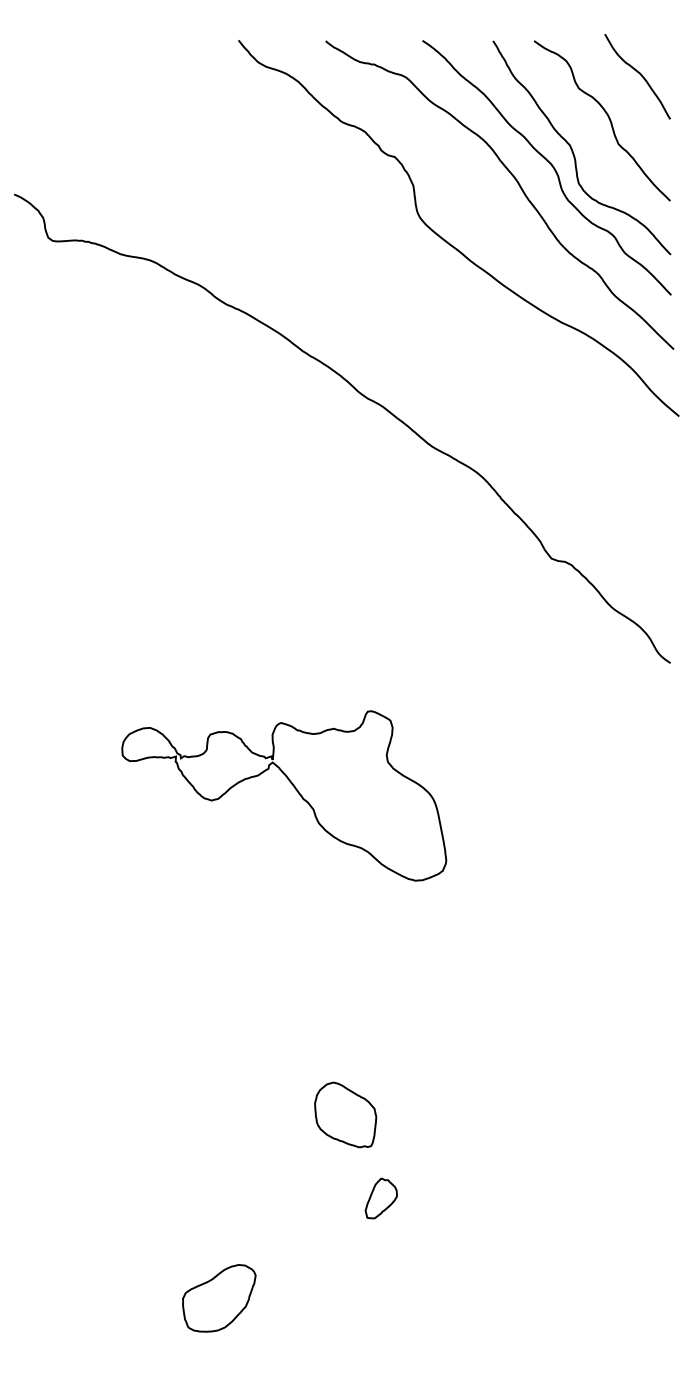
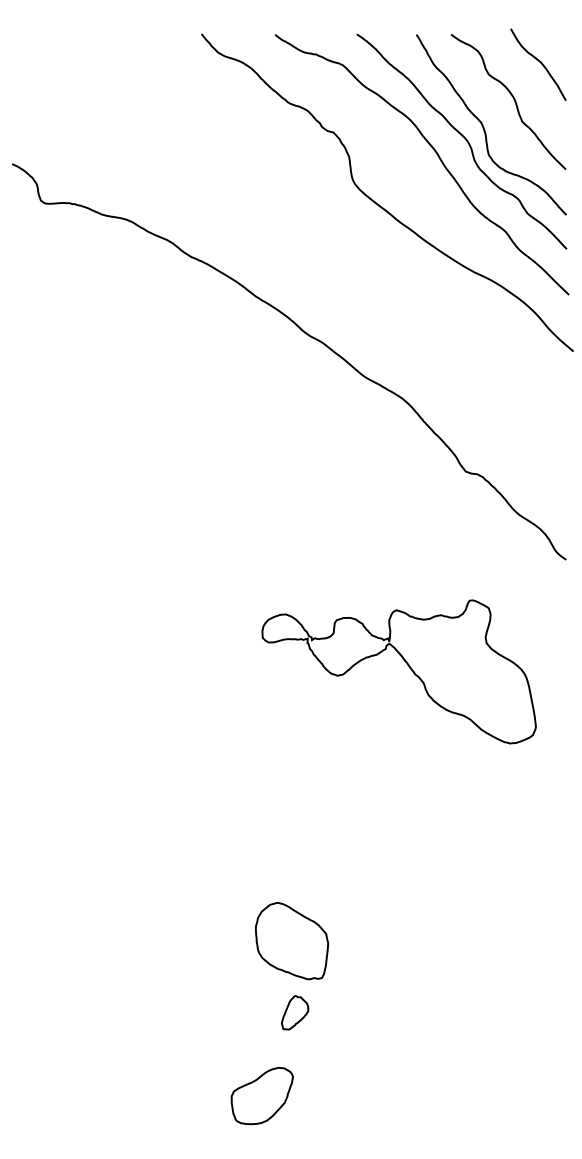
part: (292, 787) -> (406, 664), moved
part: (345, 1115) -> (291, 941), size x1.4
part: (381, 1198) -> (295, 1012), moved
part: (218, 1298) -> (261, 1096), moved

